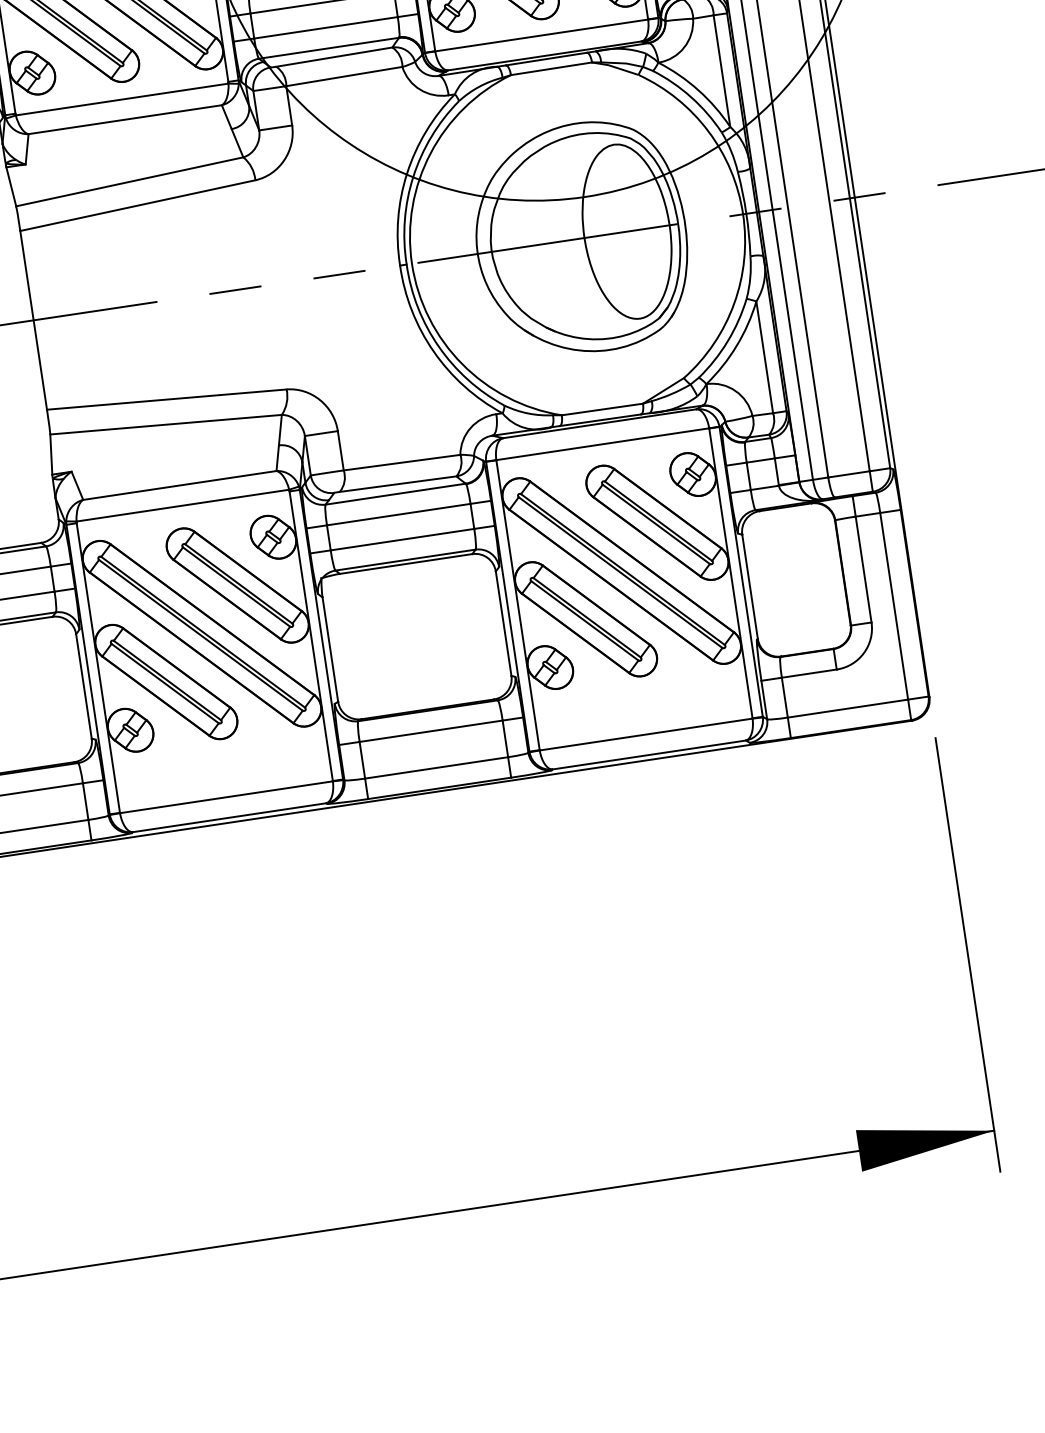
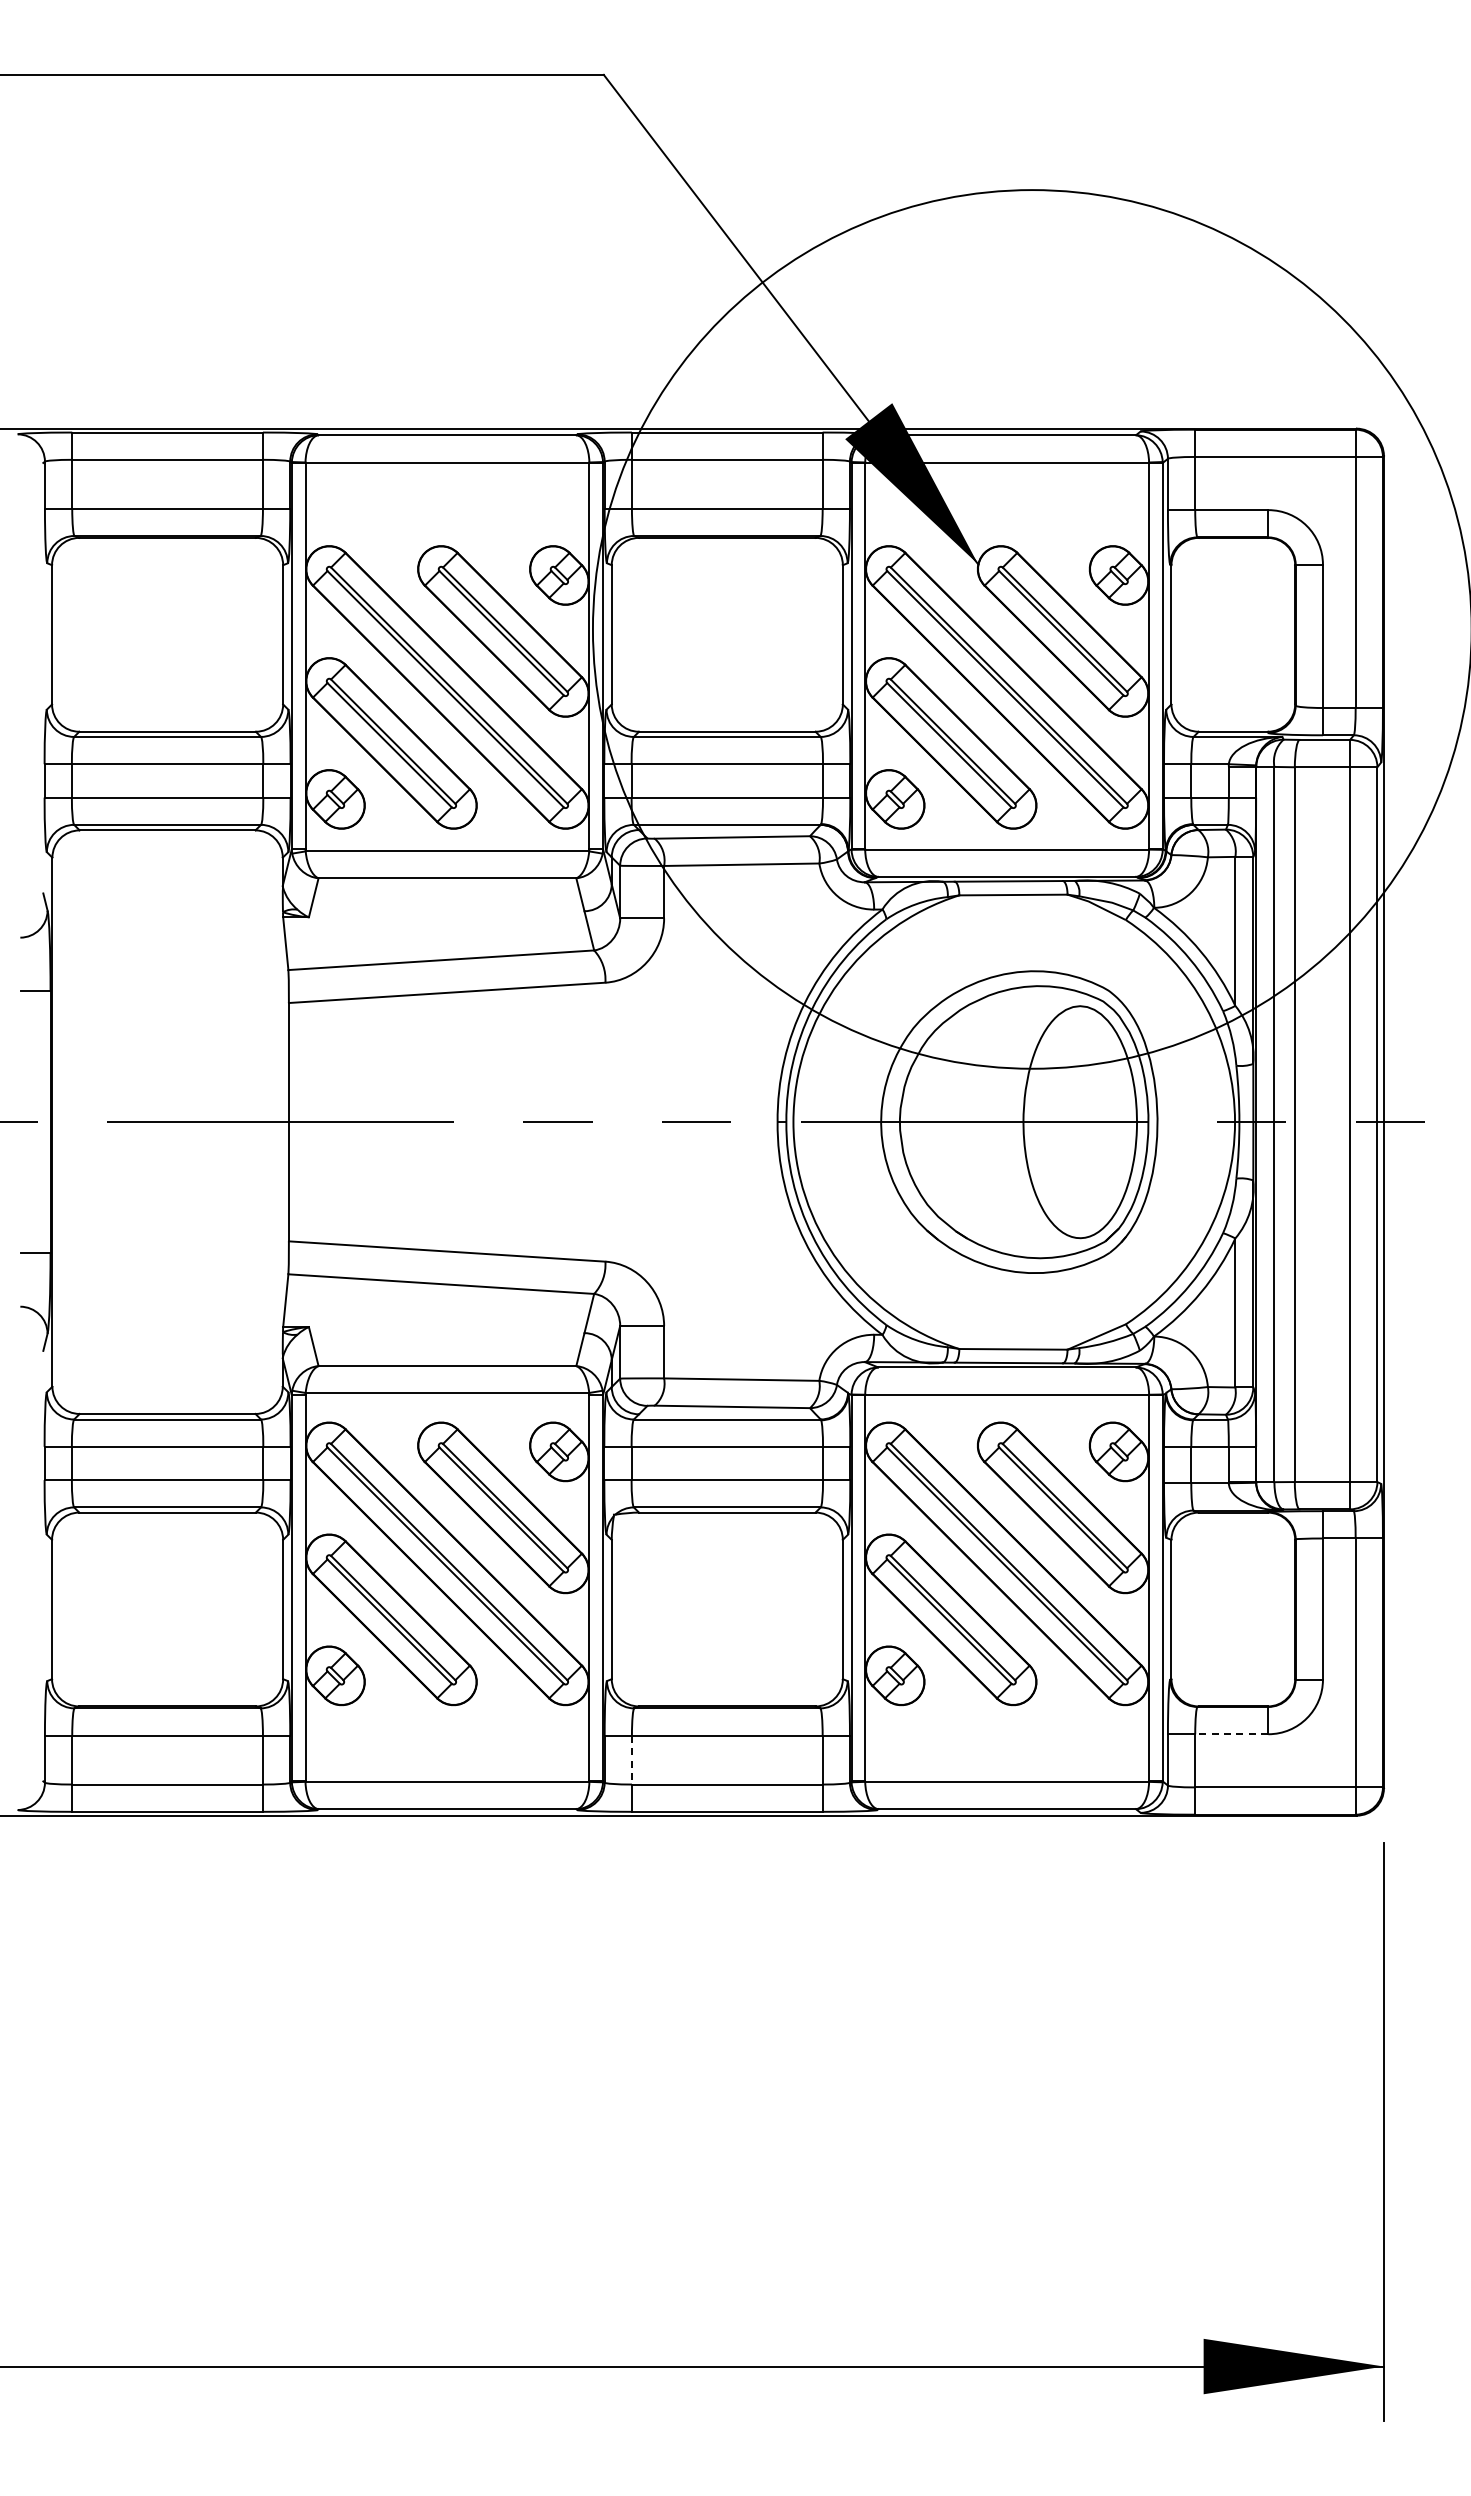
line: (809, 673) -> (1231, 1734), solid -> dashed
line: (362, 760) -> (631, 1760), solid -> dashed

